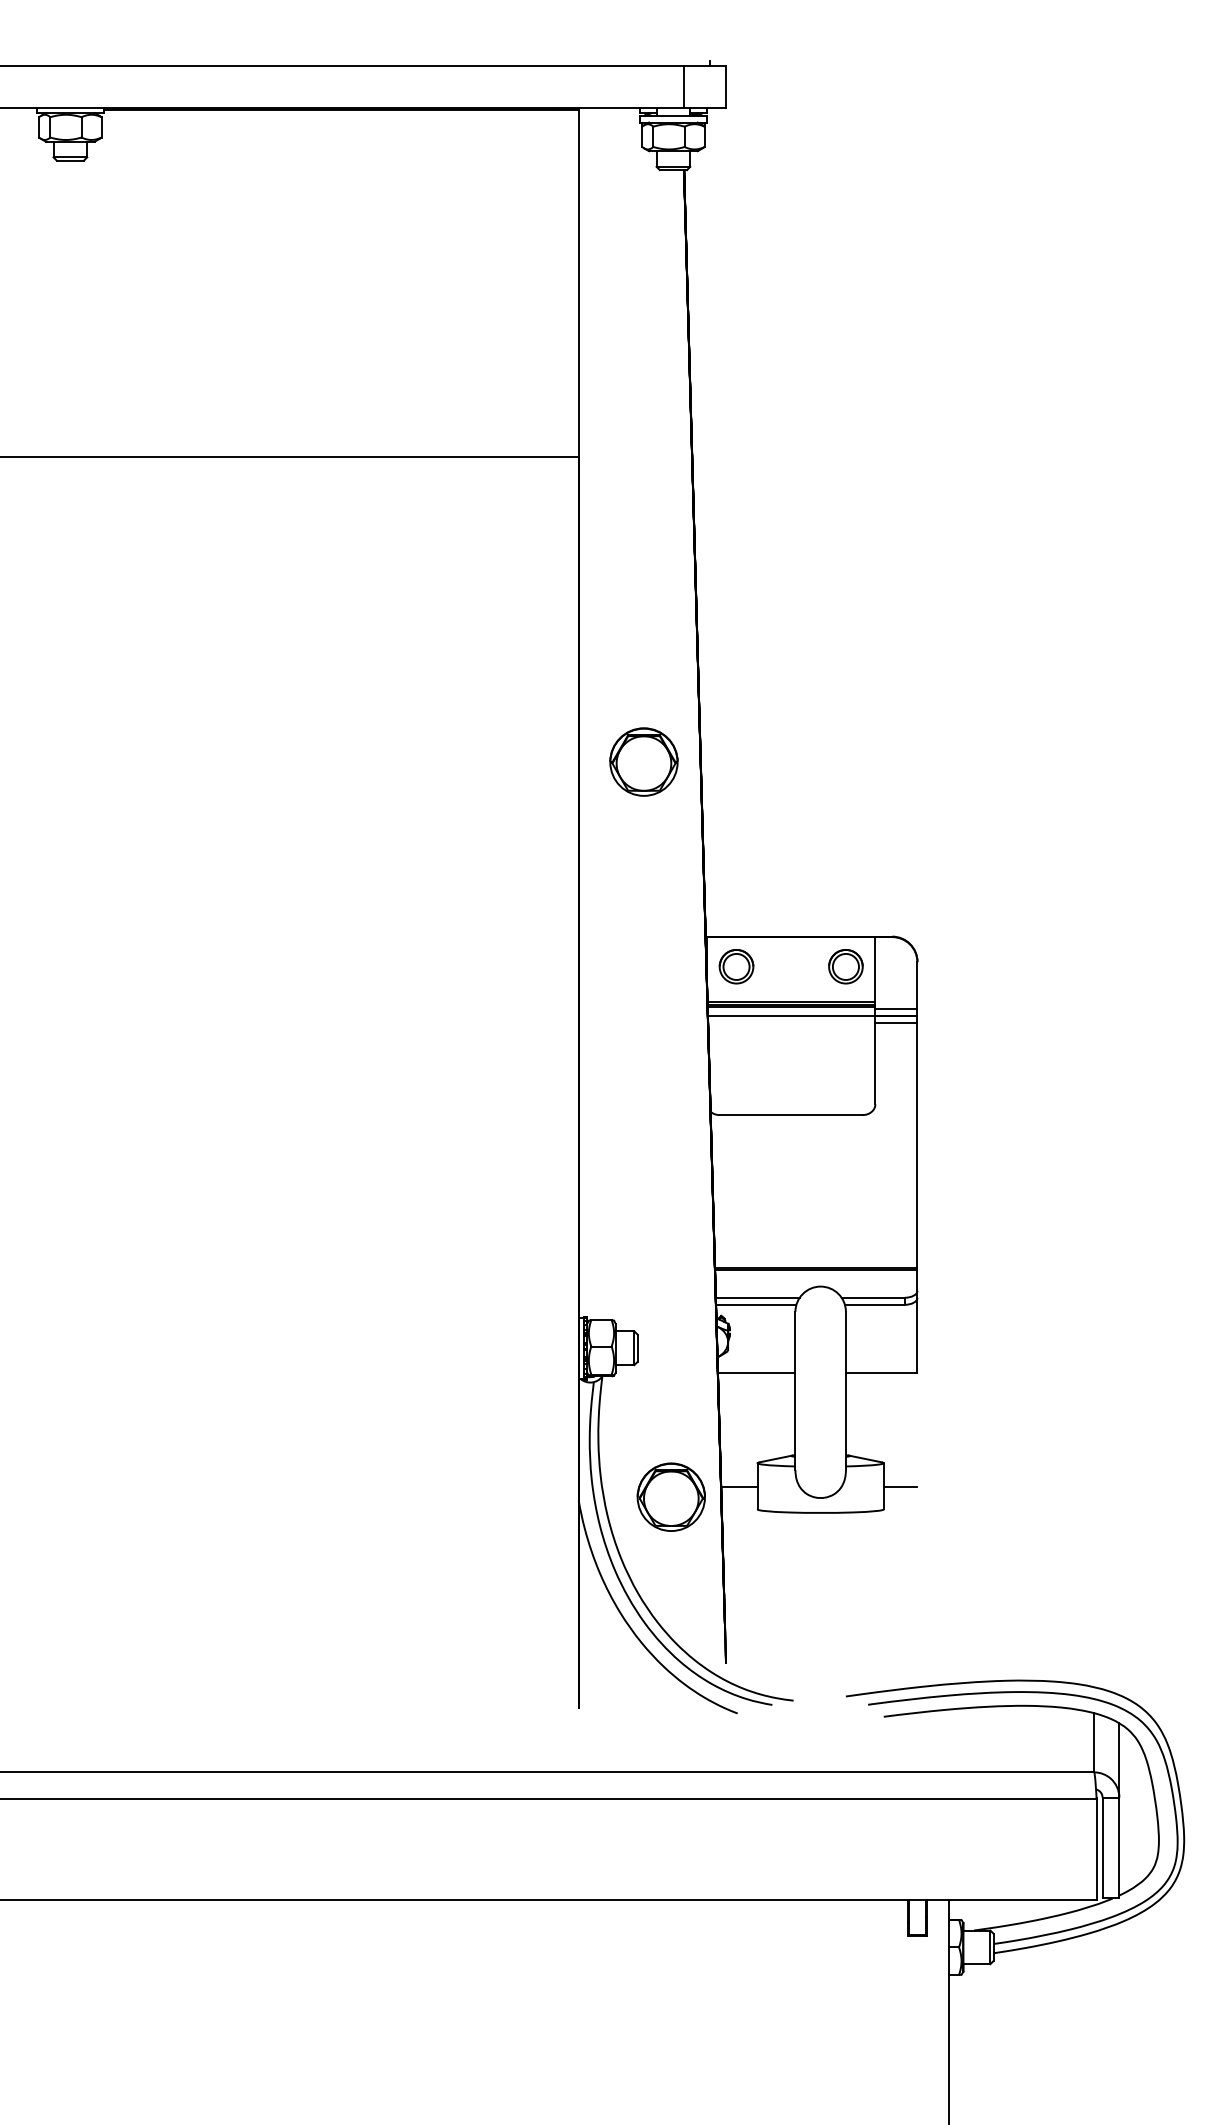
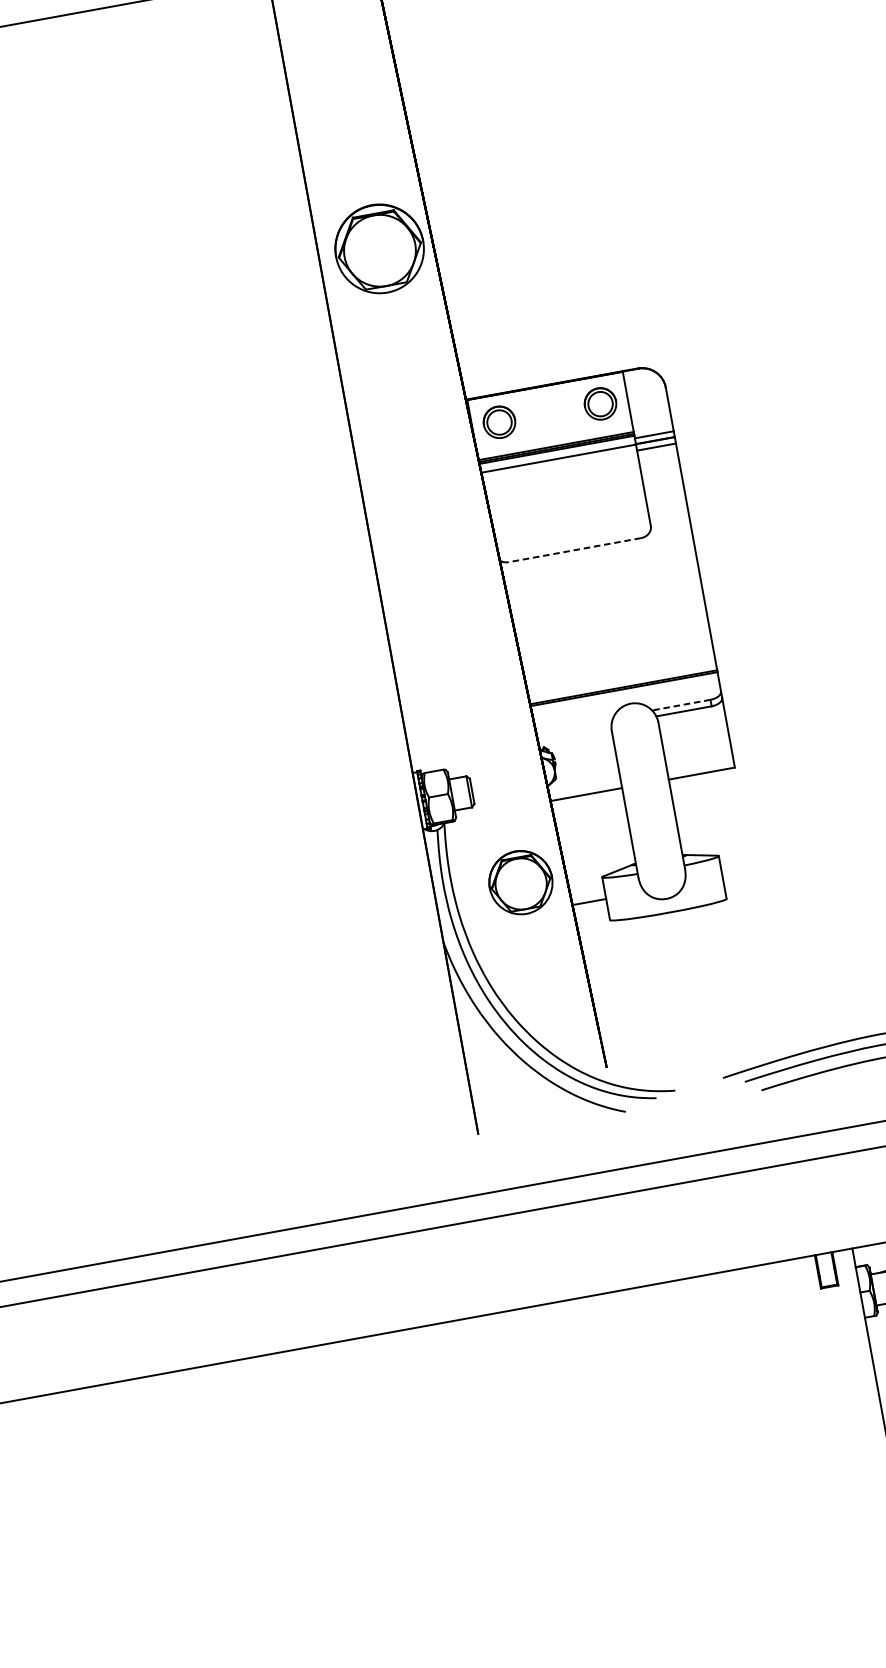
part: (643, 761) -> (379, 248), size x1.4
line: (791, 1115) -> (575, 550), solid -> dashed
line: (757, 1297) -> (574, 724), removed
line: (873, 1297) -> (681, 704), solid -> dashed
line: (756, 1304) -> (574, 730), removed
line: (900, 1486) -> (738, 874), removed
part: (670, 1496) -> (520, 882), moved

